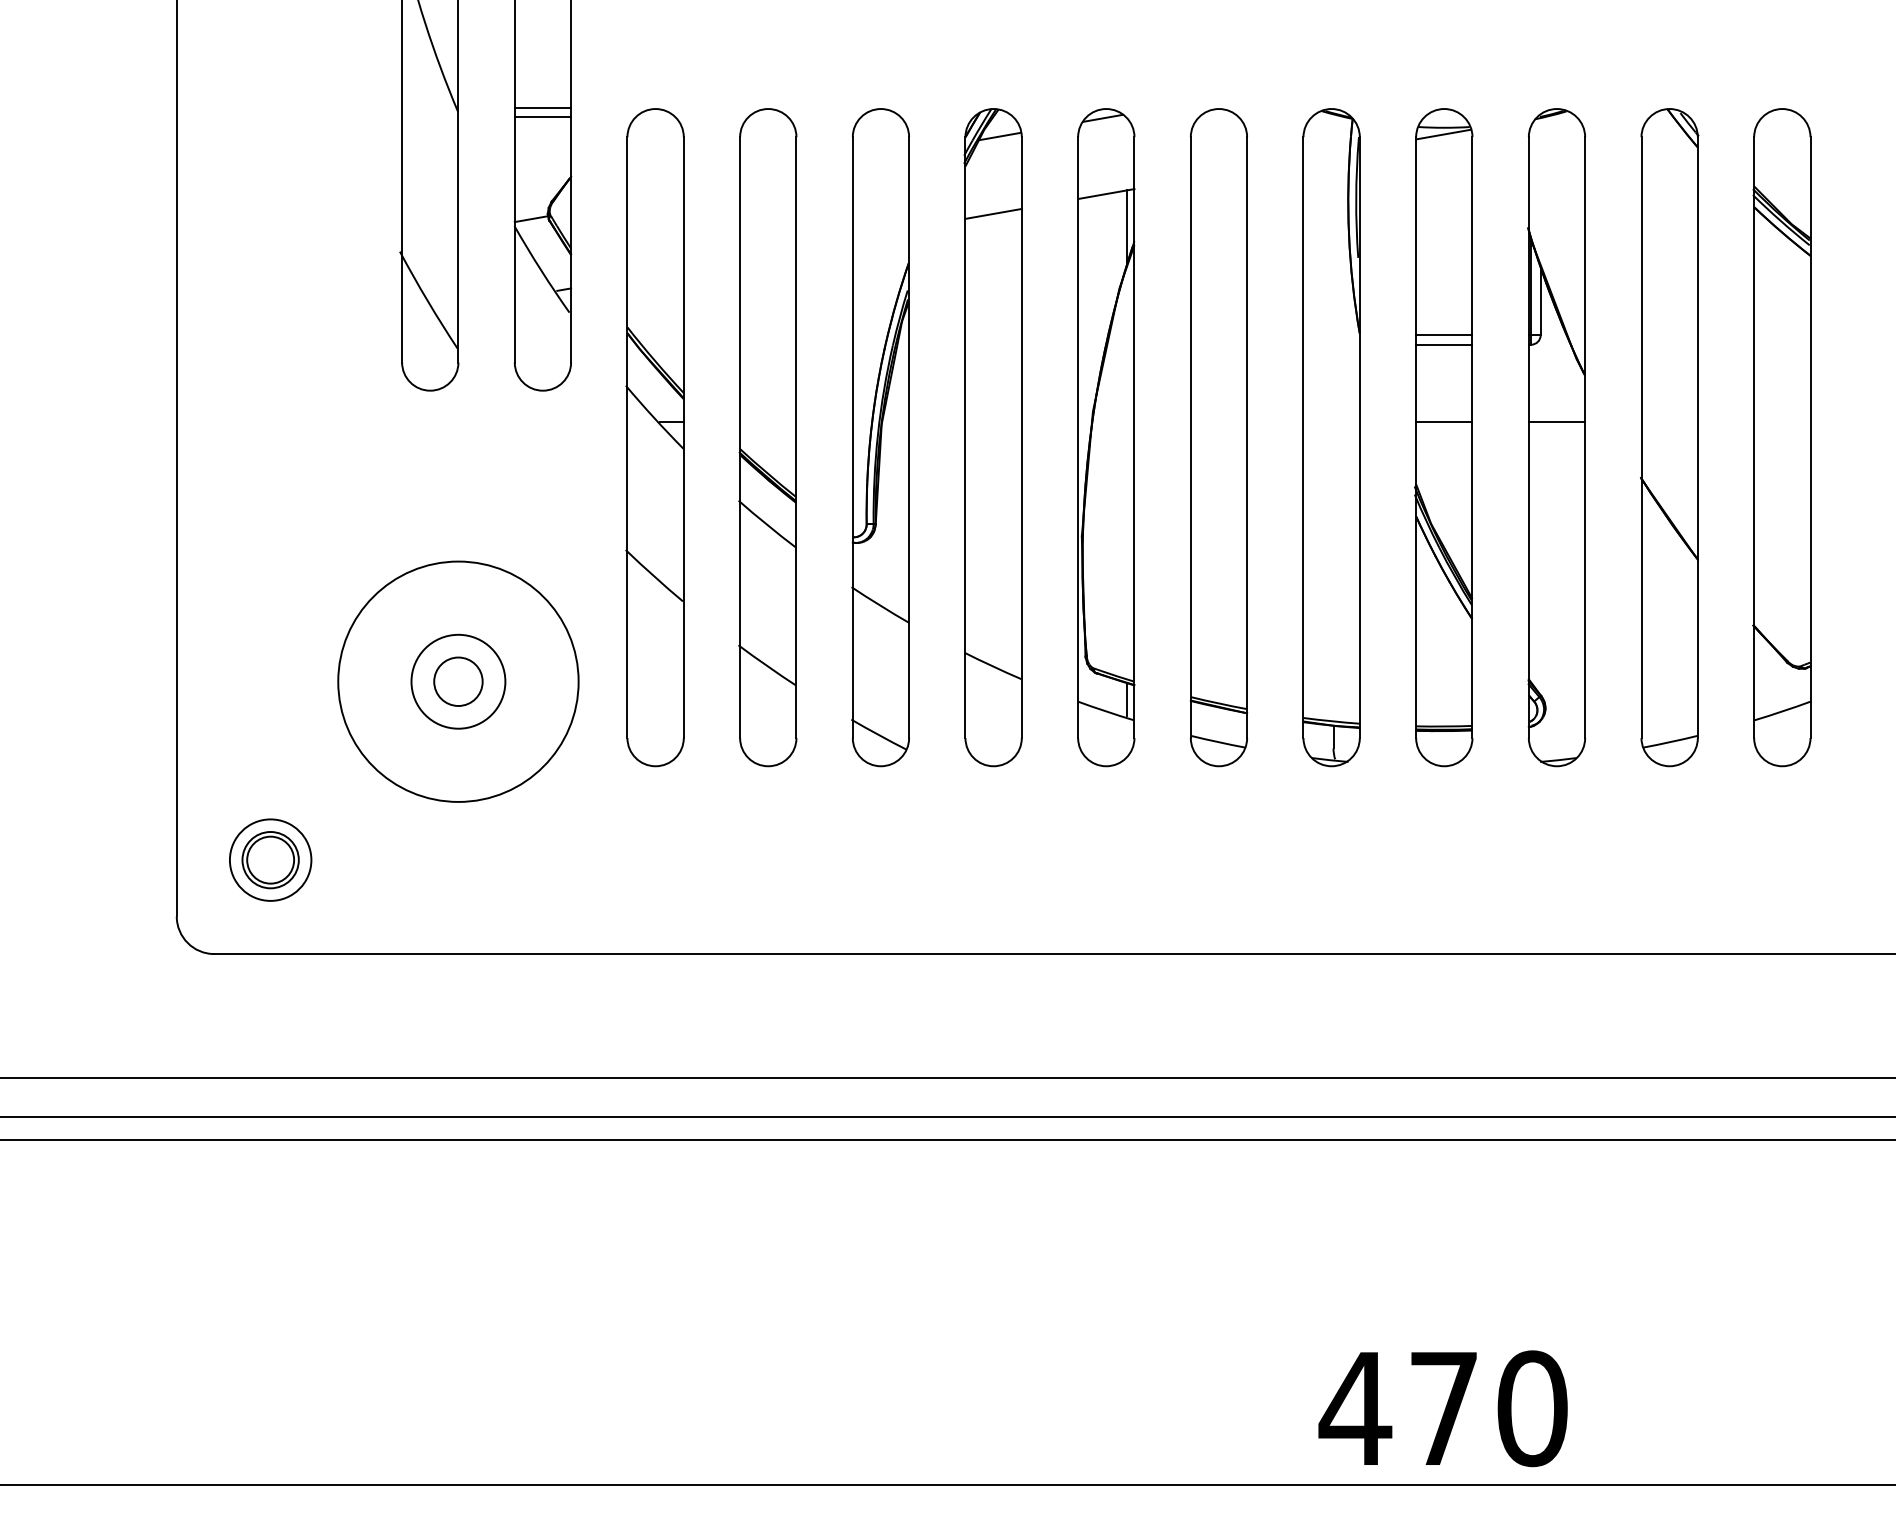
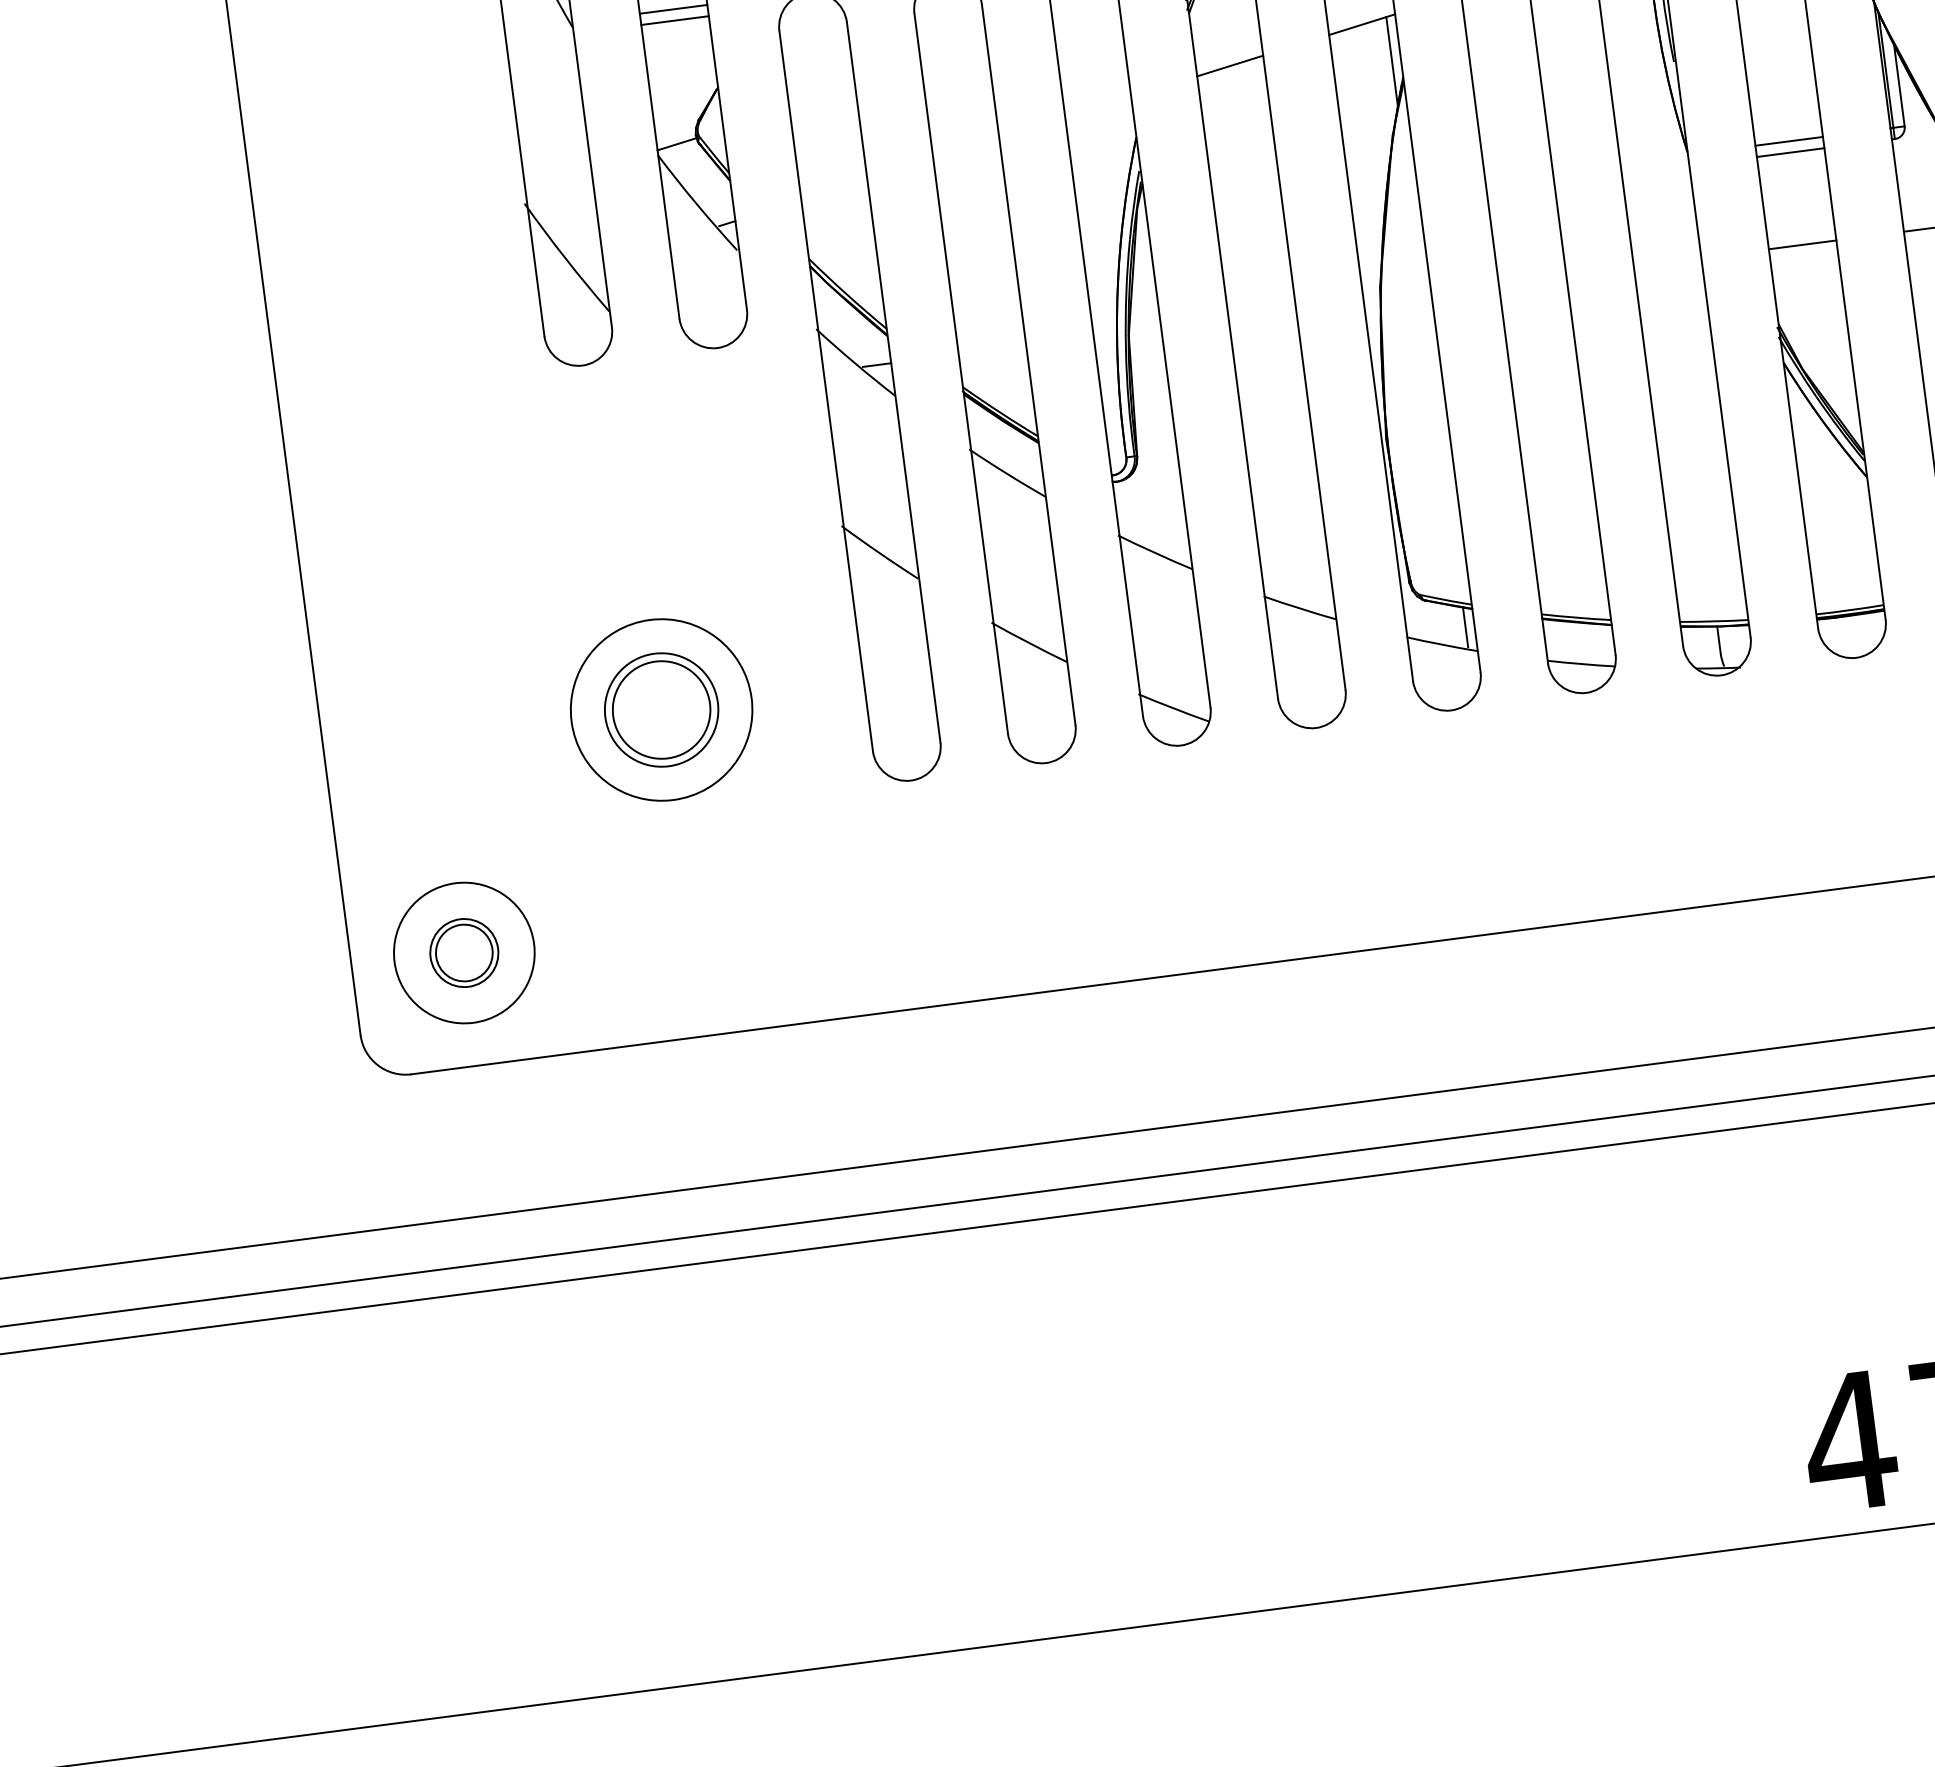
circle: (458, 681) -> (661, 709), size x0.62
circle: (458, 681) -> (661, 709), size x1.67
circle: (270, 859) -> (464, 952), size x1.43

